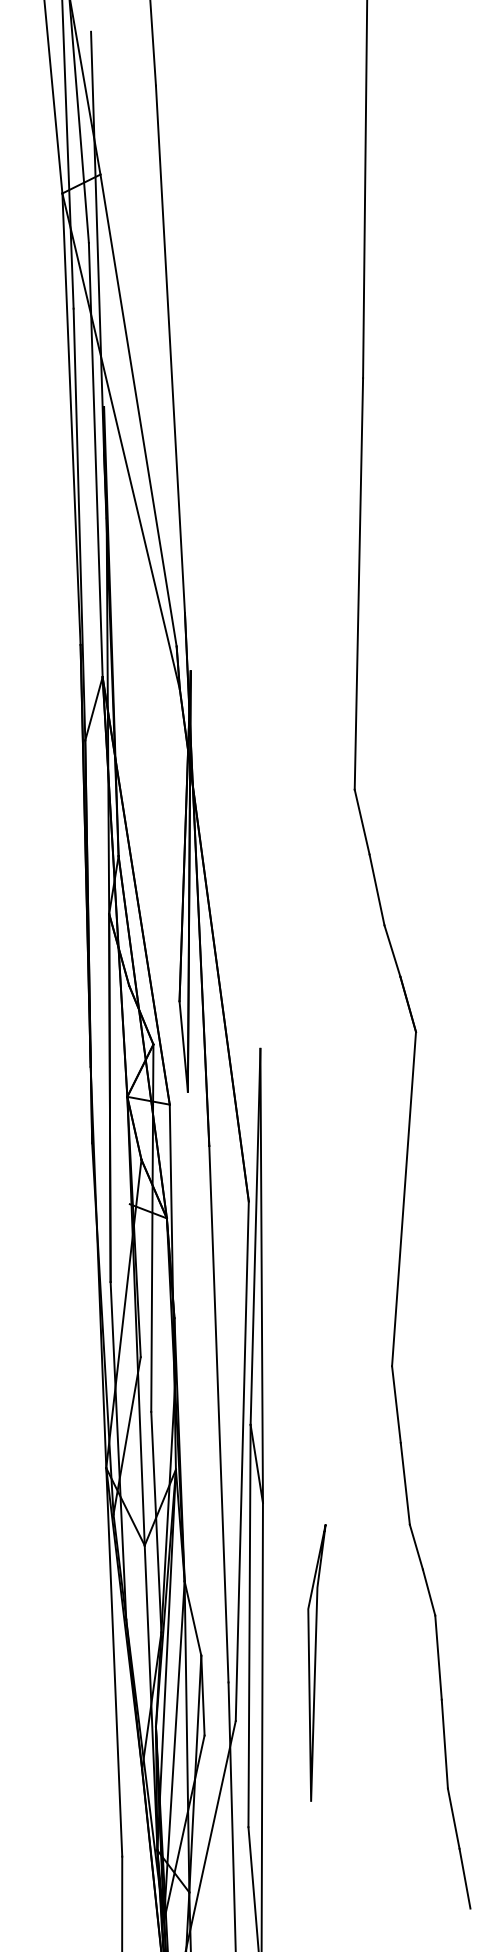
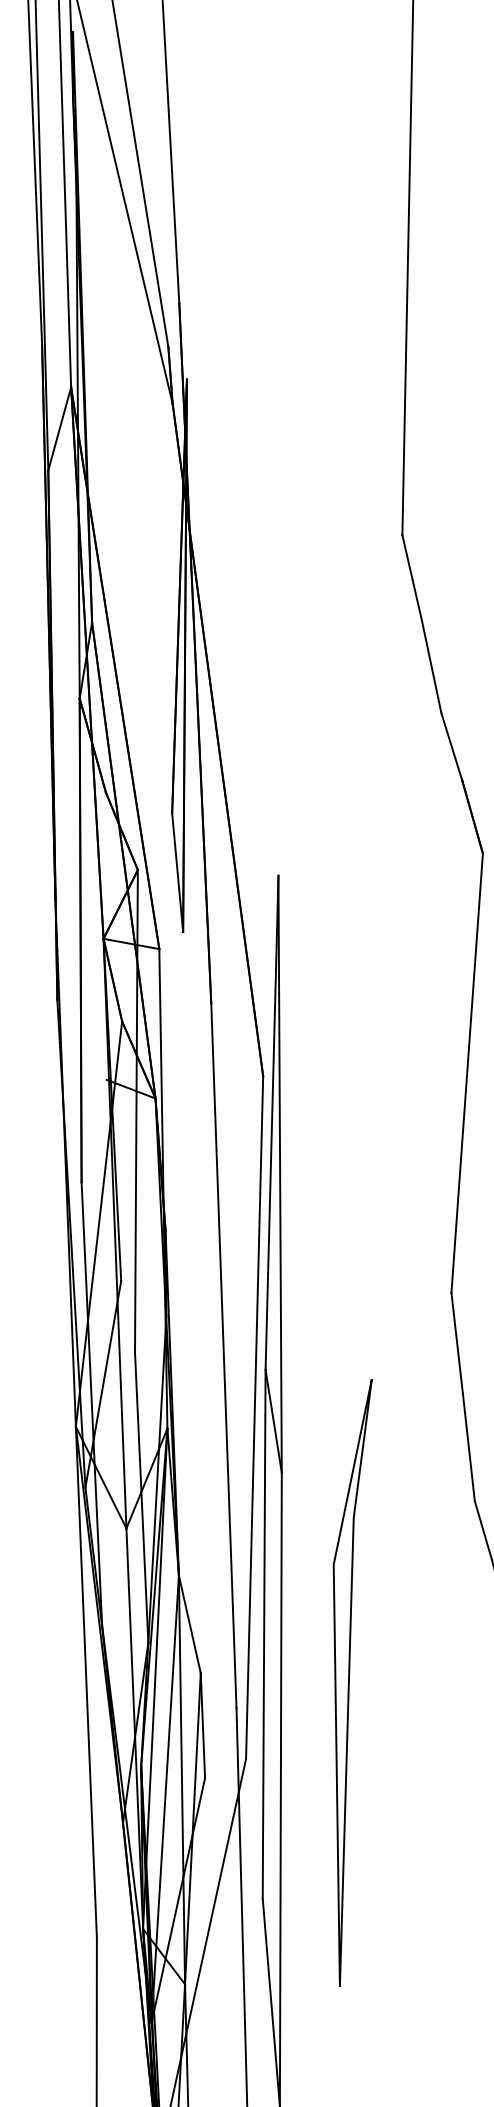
part: (316, 1662) -> (352, 1682), size x1.67

